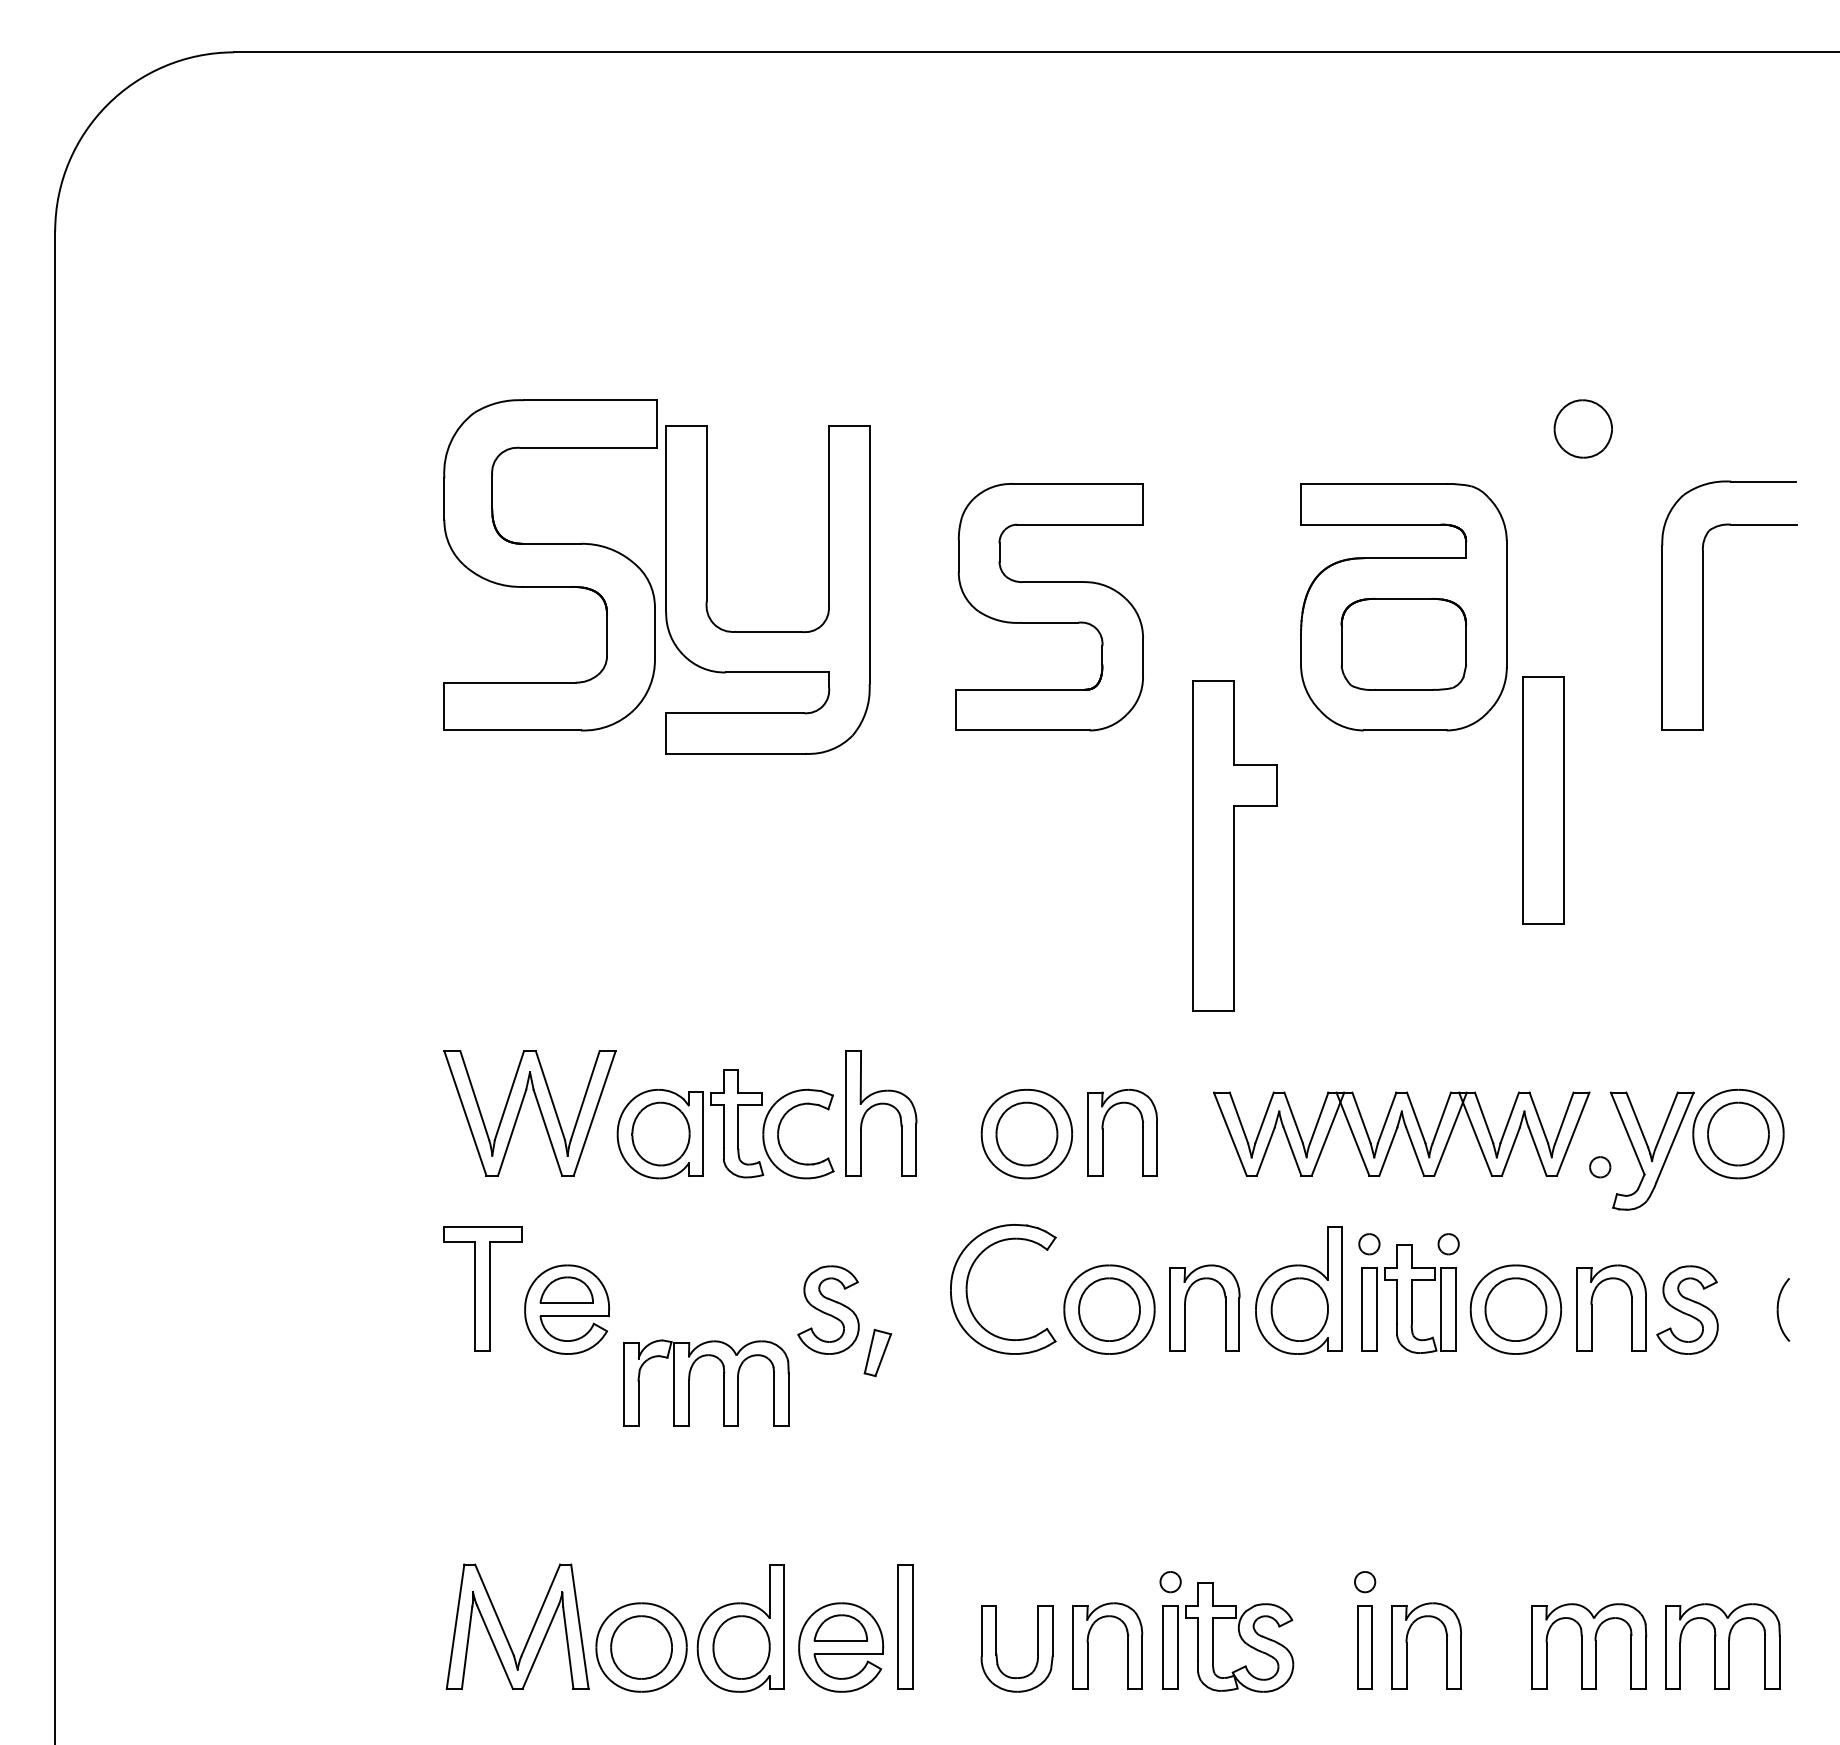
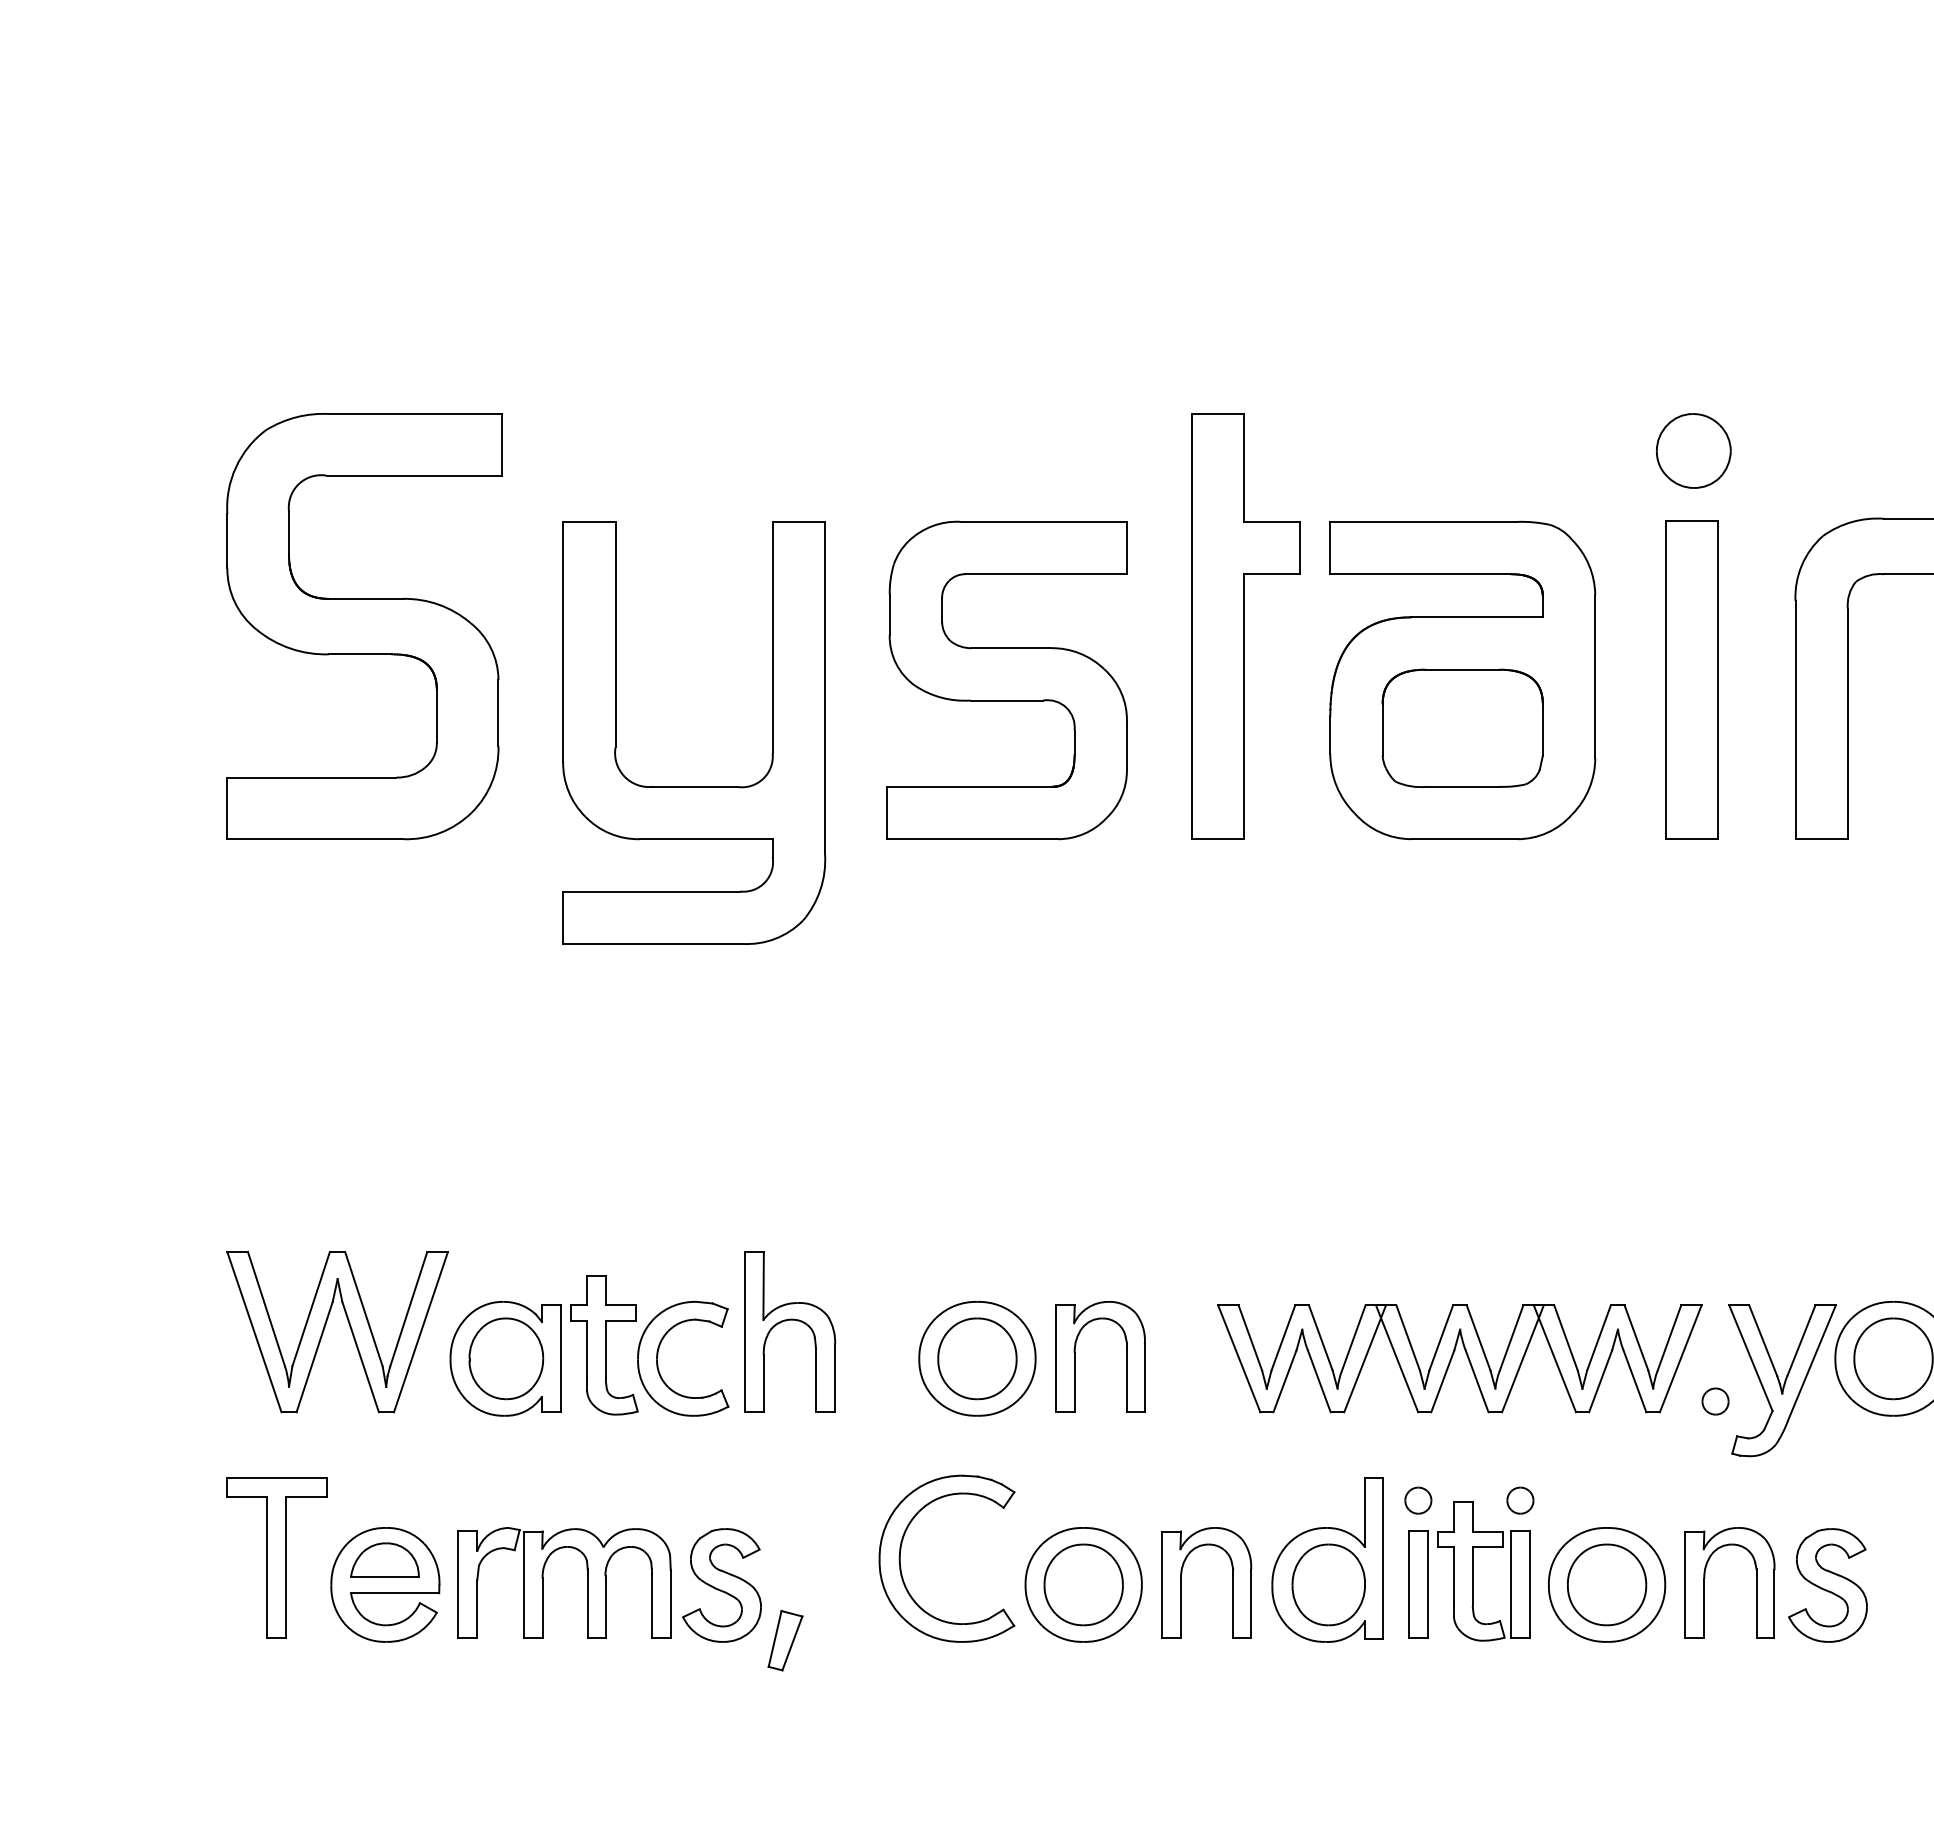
part: (767, 631) -> (693, 786), moved
part: (1543, 800) -> (1692, 679), moved
part: (1234, 845) -> (1244, 625), moved
part: (690, 1379) -> (544, 1578), moved

